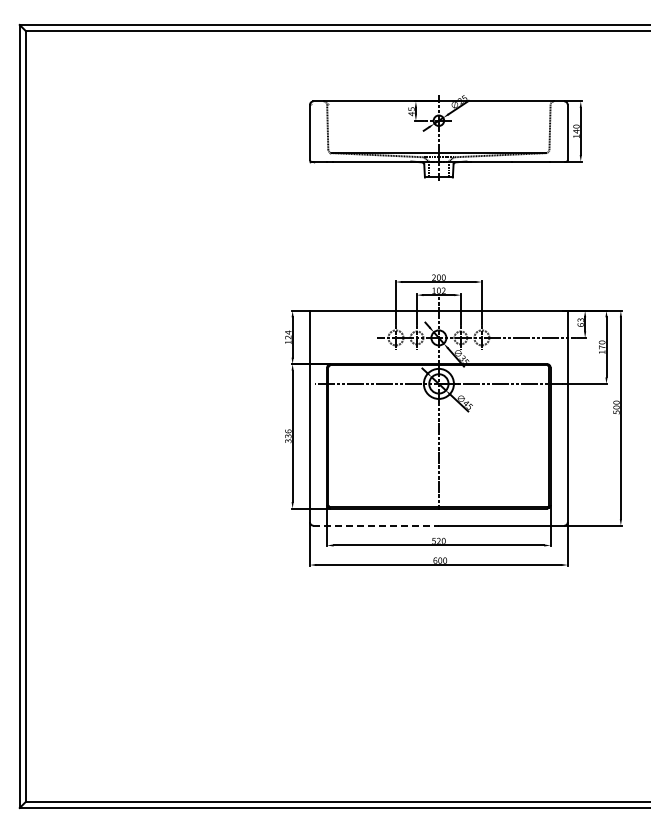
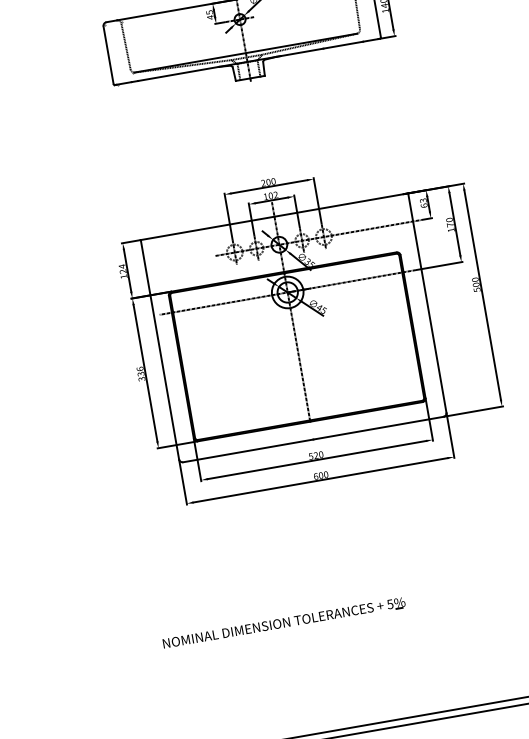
line: (376, 525) -> (248, 450), dashed -> solid
part: (381, 692) -> (284, 622), added

